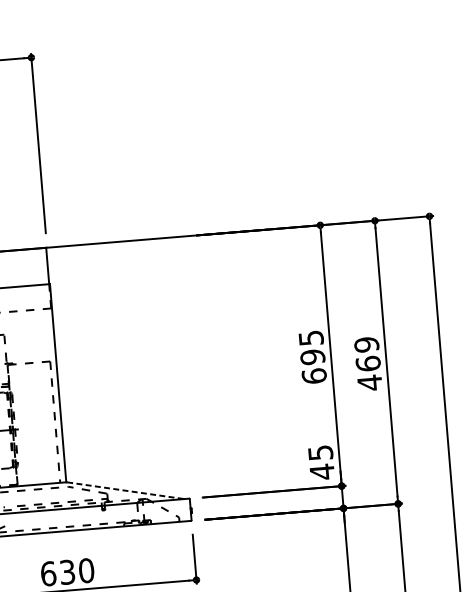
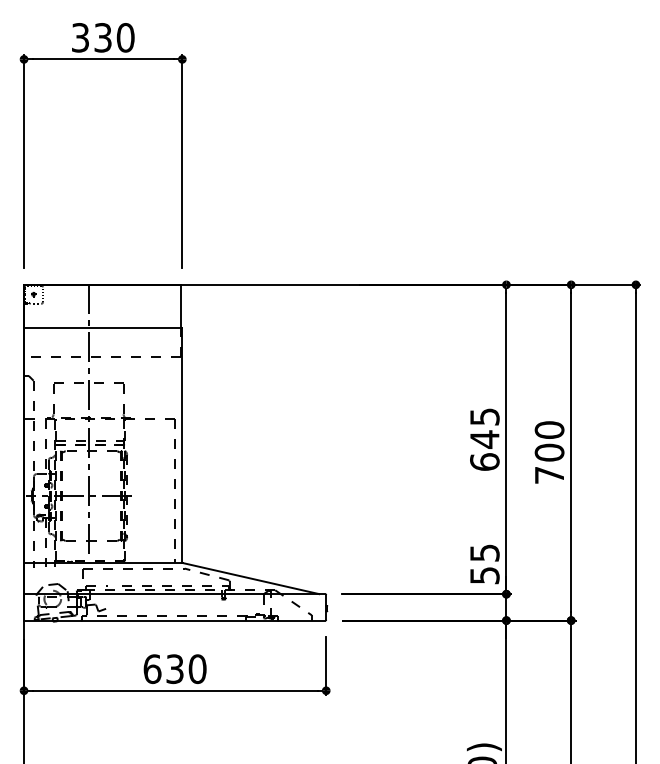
text: (312, 357) -> (484, 439), 695 -> 645
text: (368, 363) -> (549, 452), 469 -> 700
text: (321, 471) -> (484, 575), 45 -> 55
line: (124, 490) -> (250, 578), dashed -> solid

